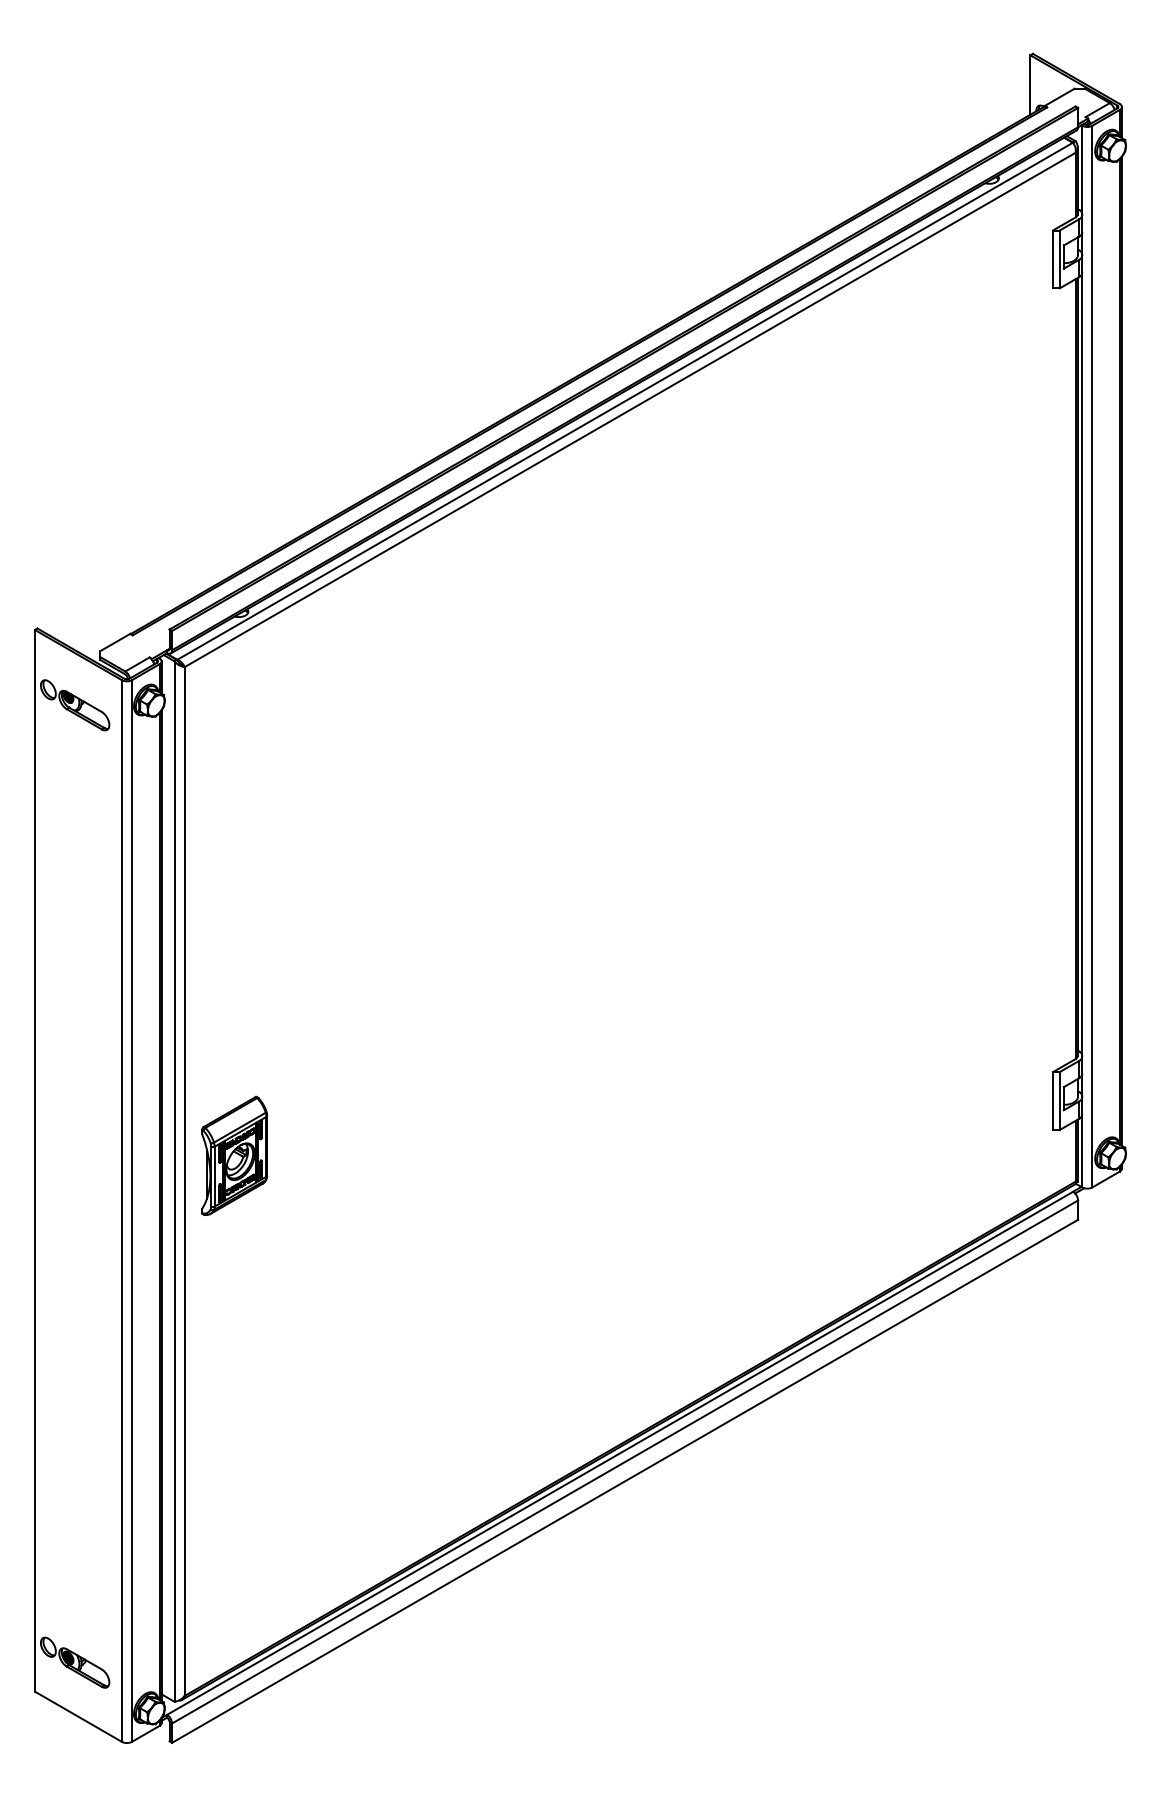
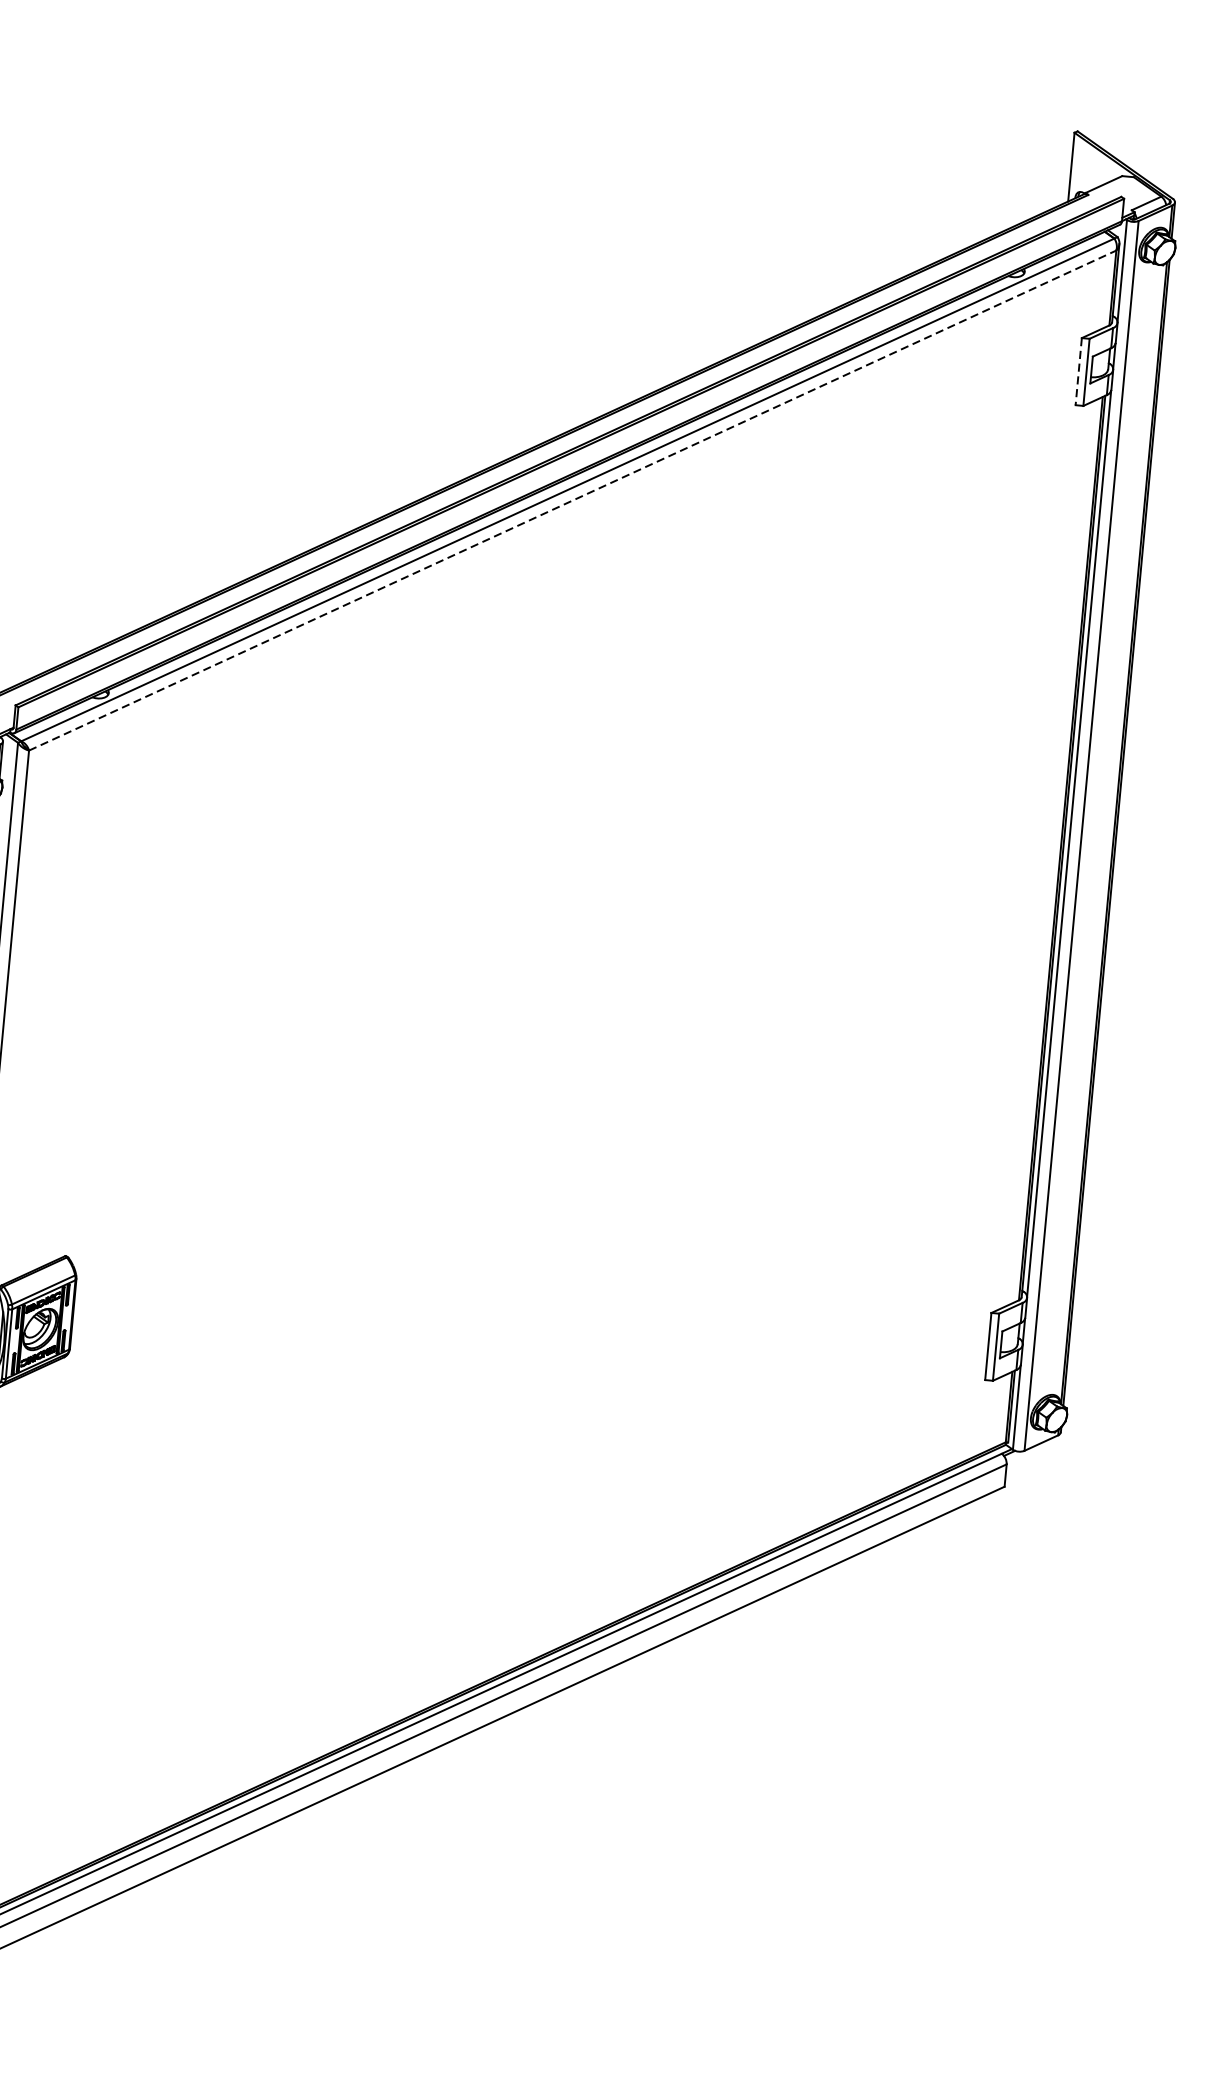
line: (1053, 259) -> (1079, 371), solid -> dashed
line: (630, 409) -> (573, 500), solid -> dashed

